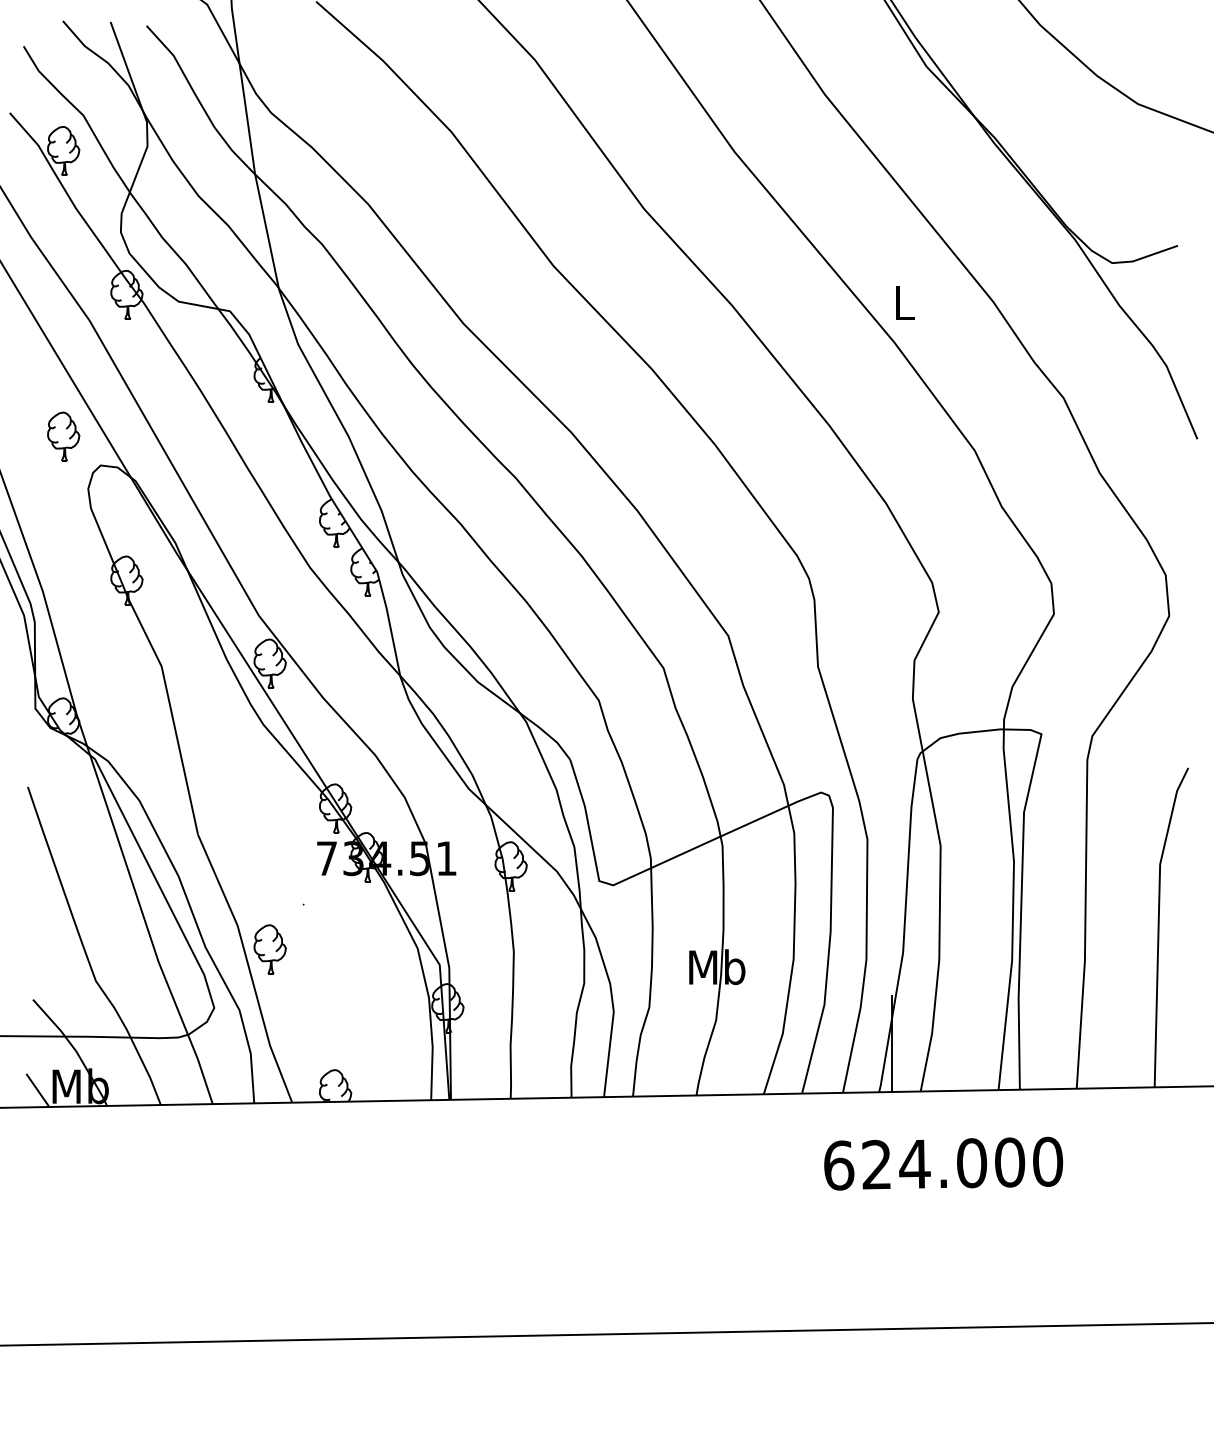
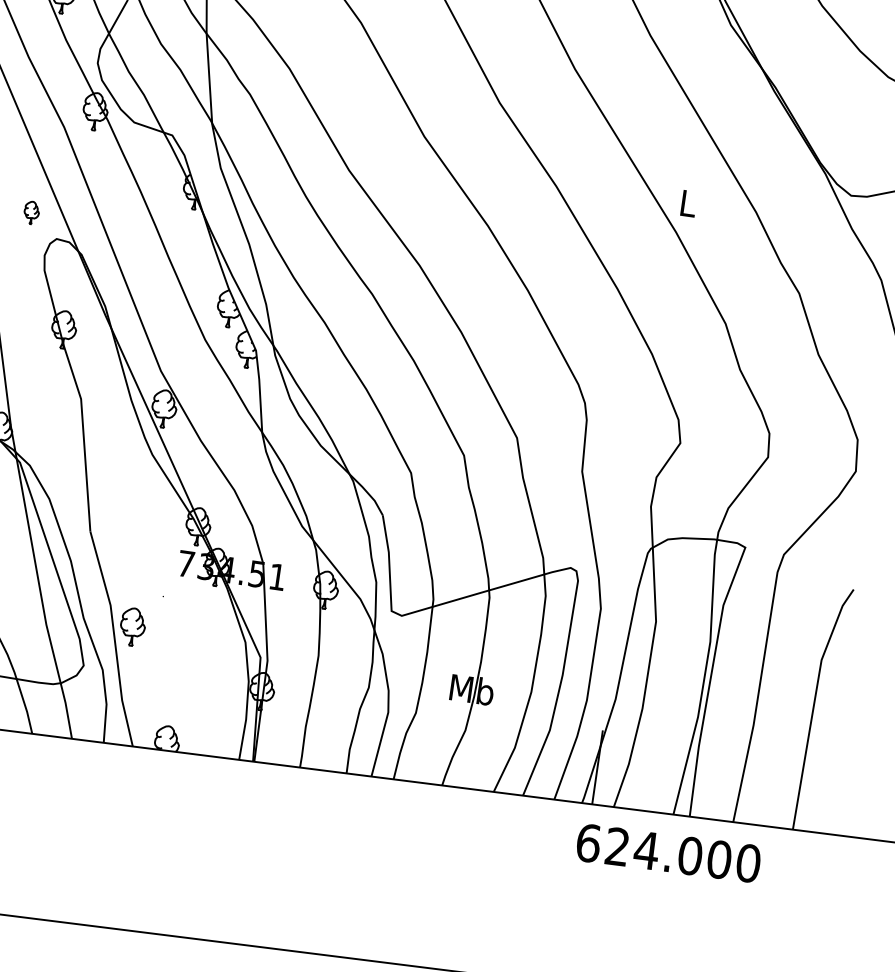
part: (63, 436) -> (31, 212), size x0.6
text: (943, 1163) -> (668, 853), moved

